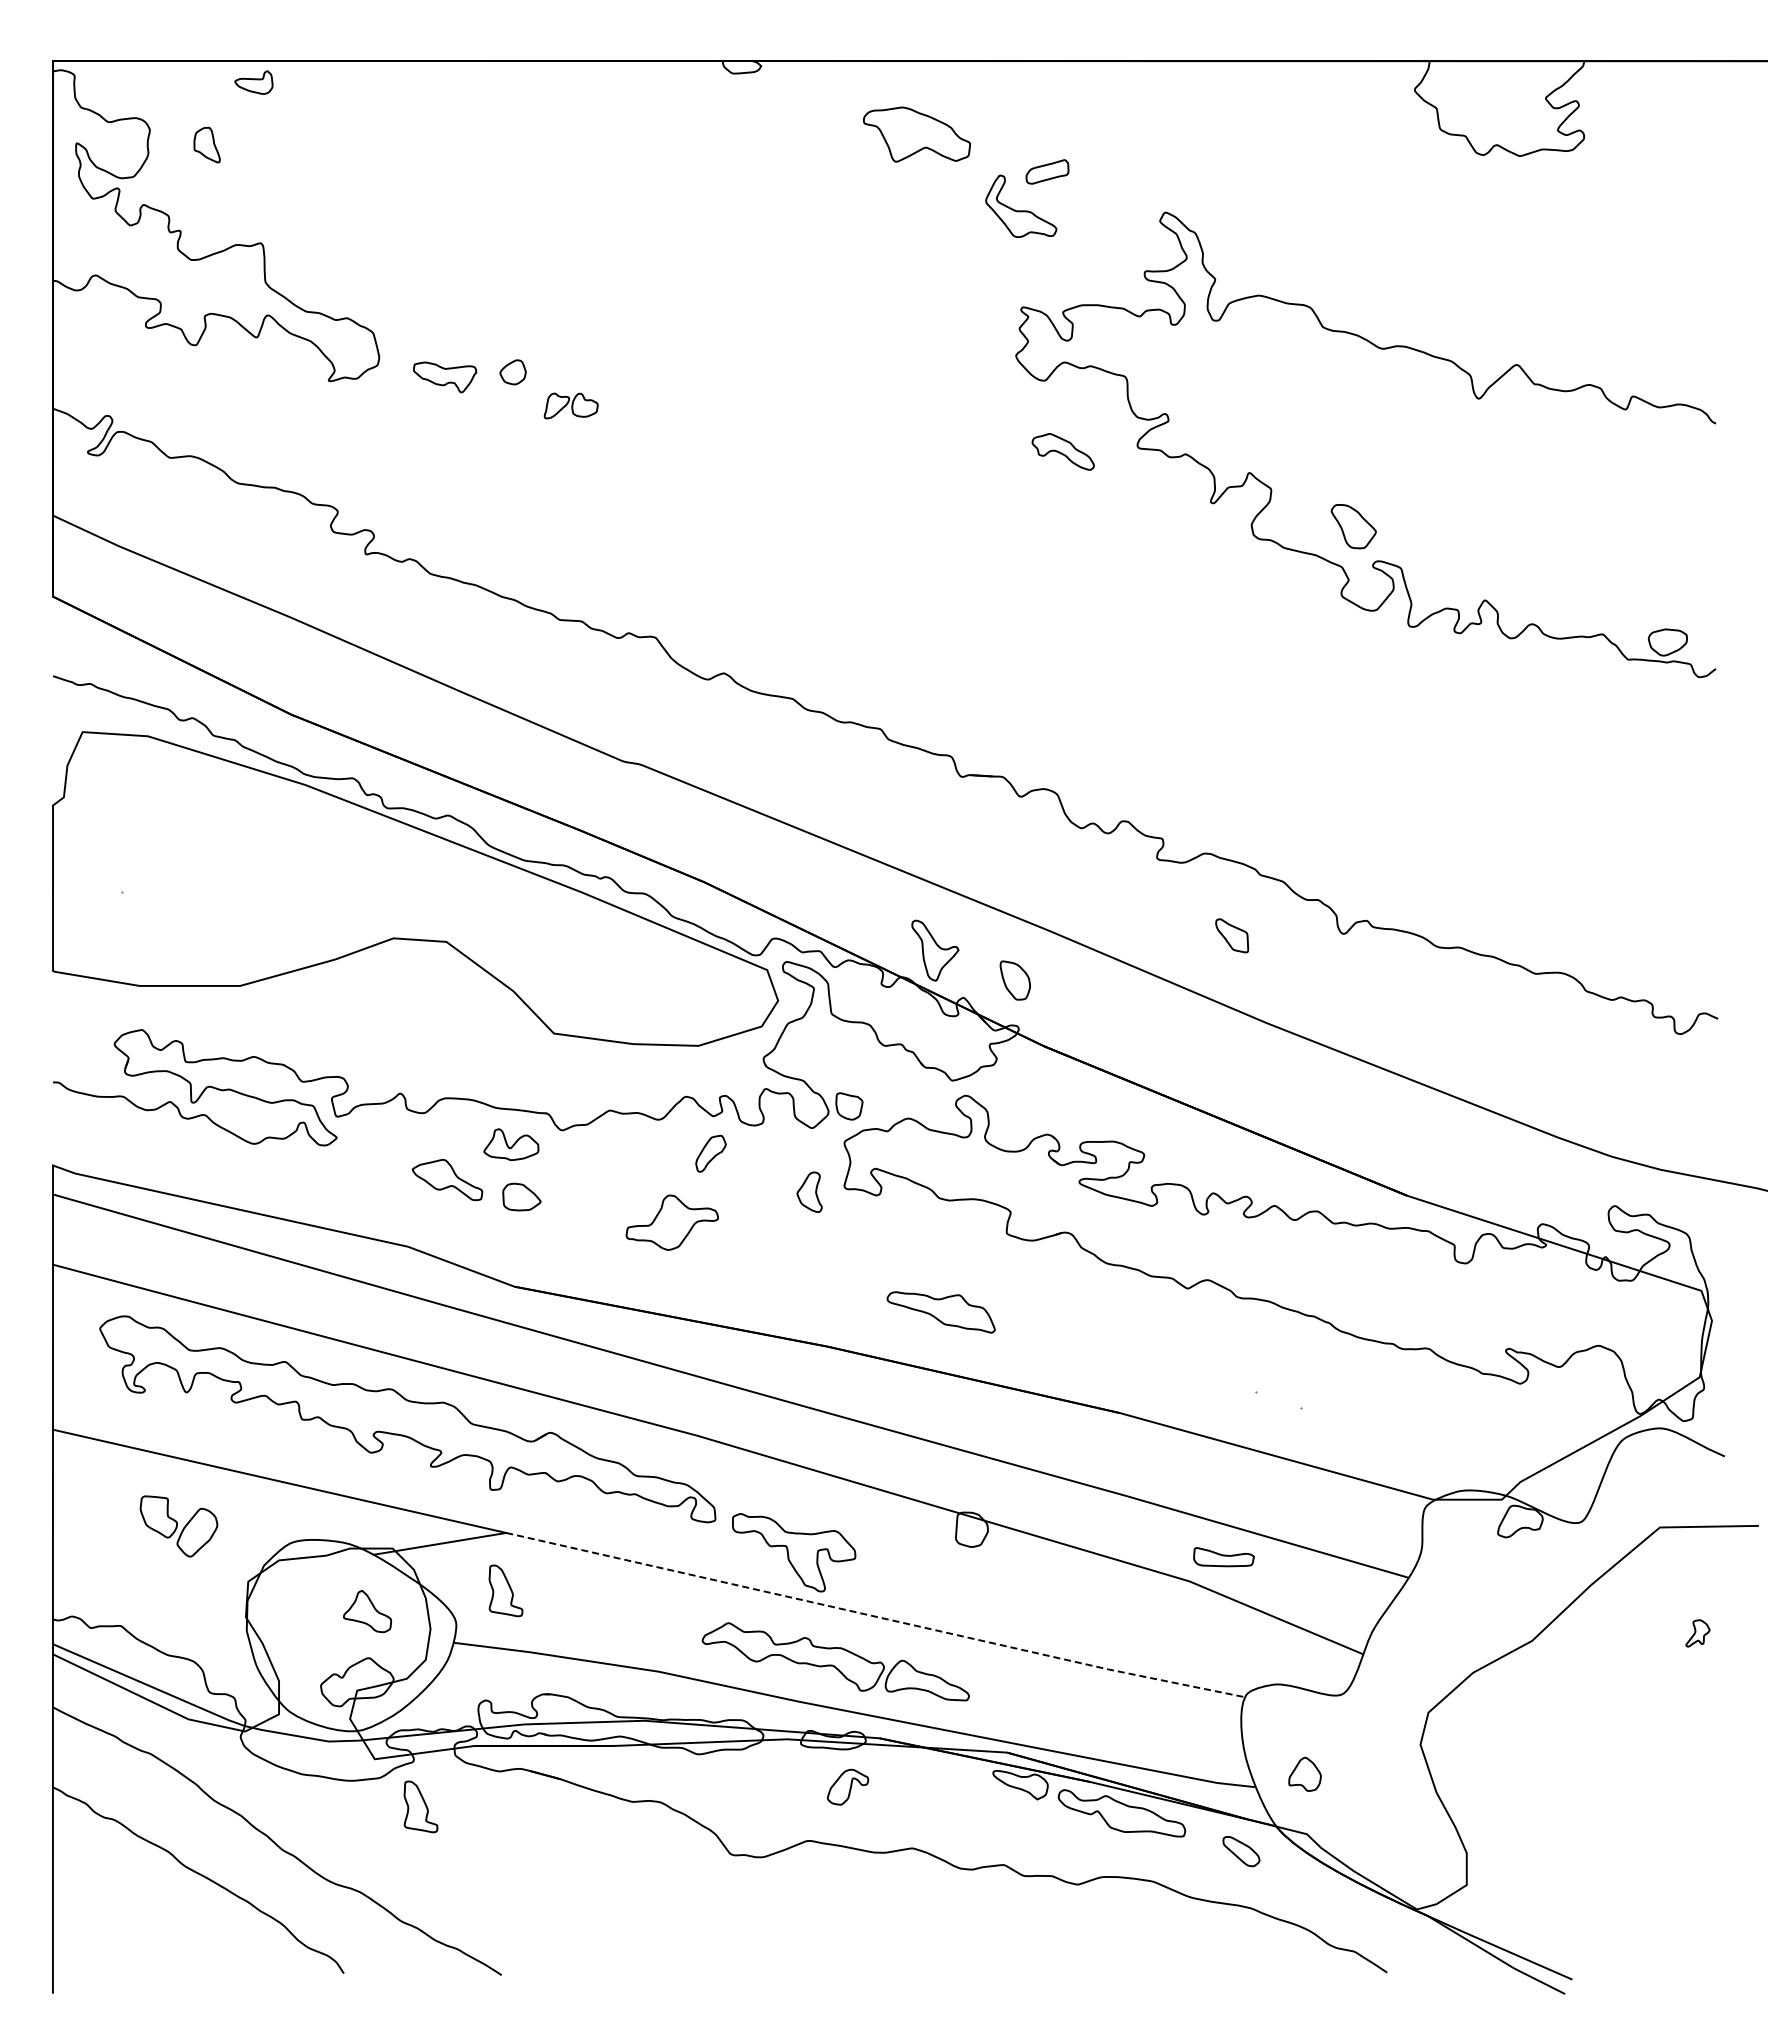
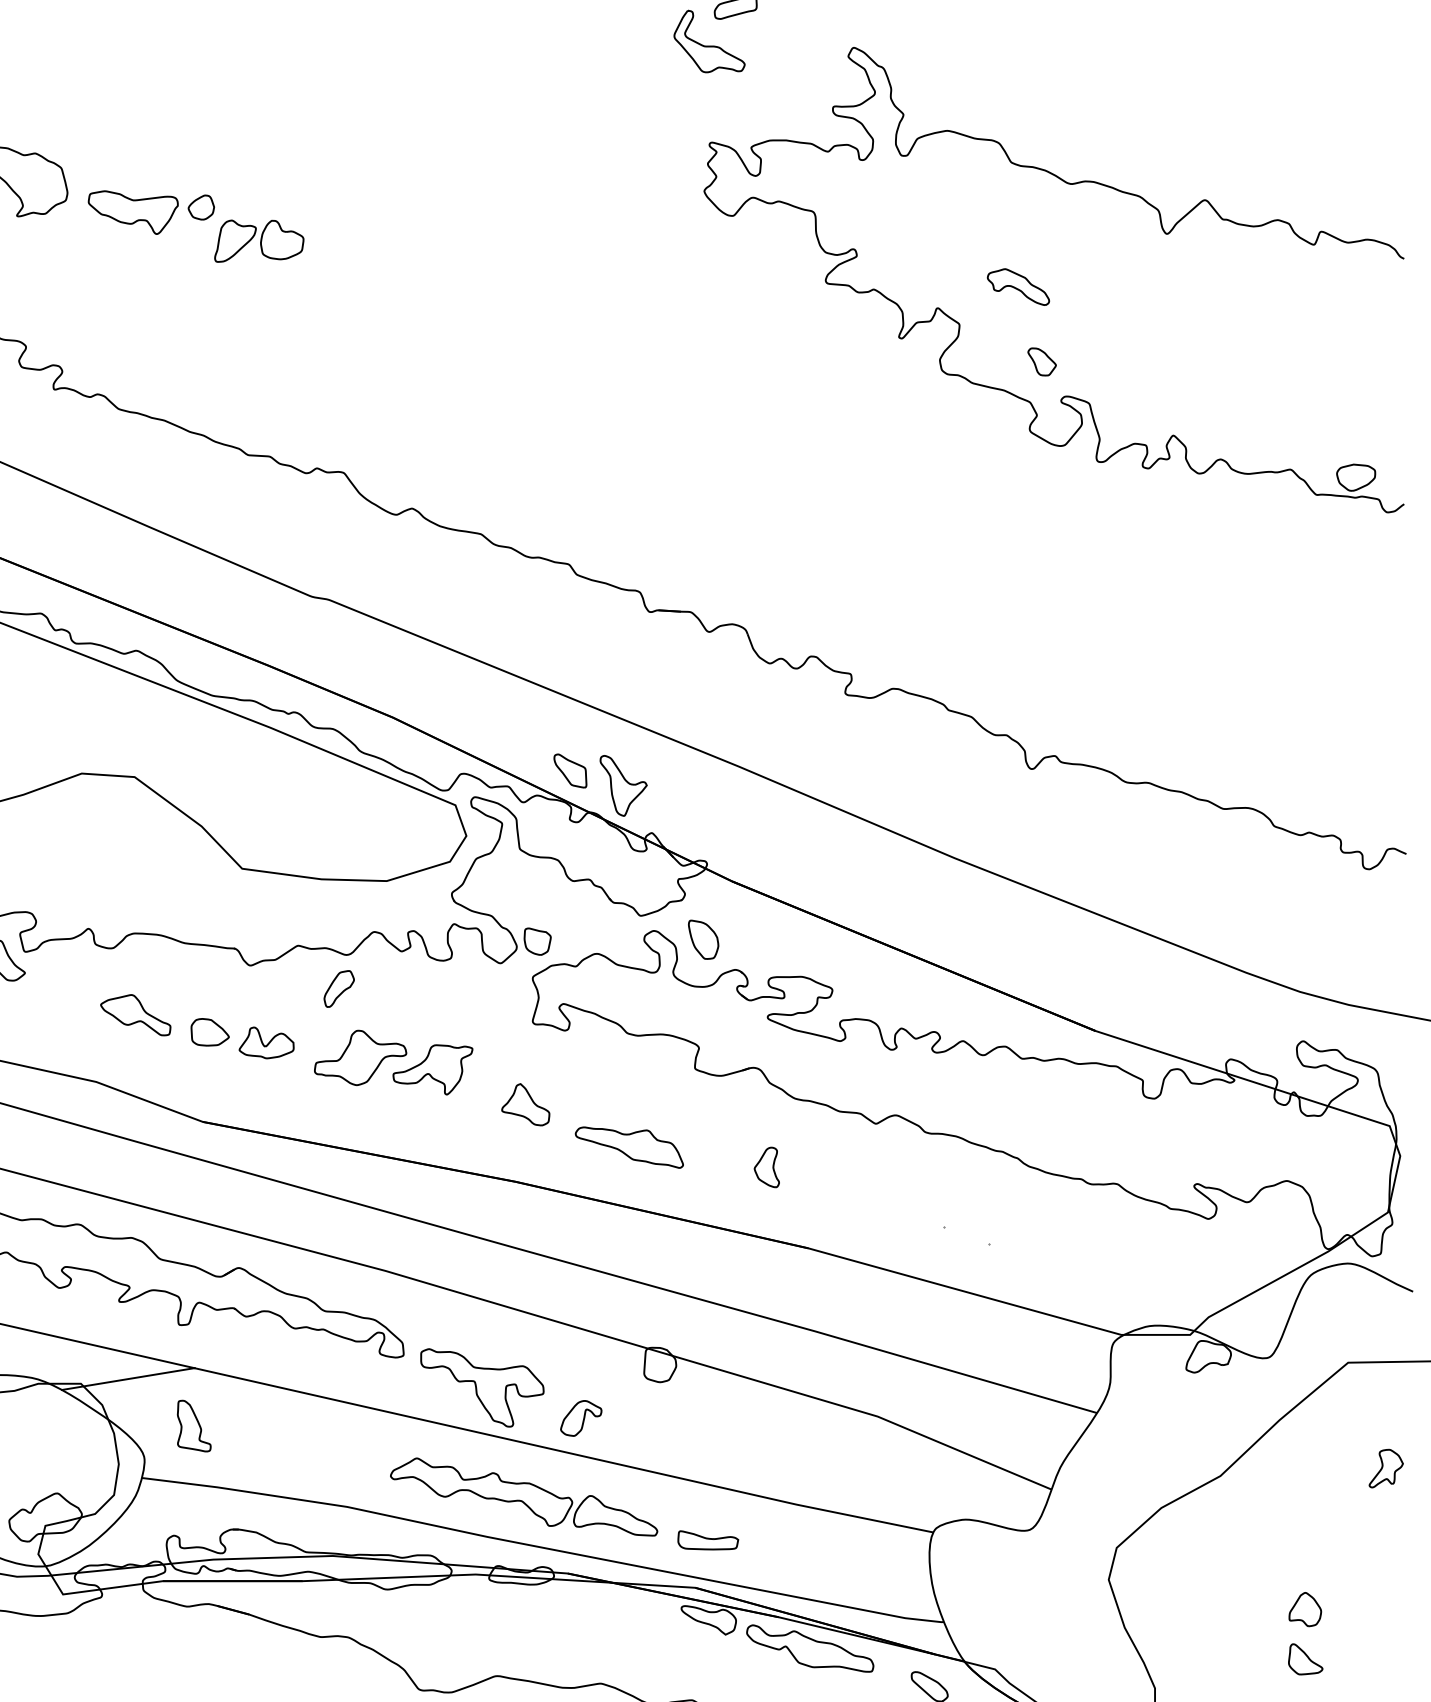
part: (444, 377) -> (132, 212), size x1.43
part: (571, 405) -> (259, 240), size x1.67
part: (1062, 451) -> (1017, 286), moved
part: (1353, 526) -> (1041, 361), size x0.62
part: (1232, 935) -> (570, 770), moved
part: (1014, 980) -> (702, 939), moved
part: (511, 1144) -> (266, 1042), moved
part: (710, 1153) -> (338, 988), moved
part: (809, 1191) -> (766, 1166), moved
part: (744, 1234) -> (432, 1069), added
part: (1223, 1557) -> (707, 1540), moved
part: (367, 1611) -> (525, 1104), moved
line: (876, 1616) -> (564, 1451), dashed -> solid
part: (1697, 1633) -> (1385, 1468), size x1.43
part: (1304, 1773) -> (1304, 1608), moved
part: (847, 1786) -> (580, 1417), moved
part: (420, 1806) -> (108, 1641), removed
part: (1617, 1824) -> (1305, 1659), added

